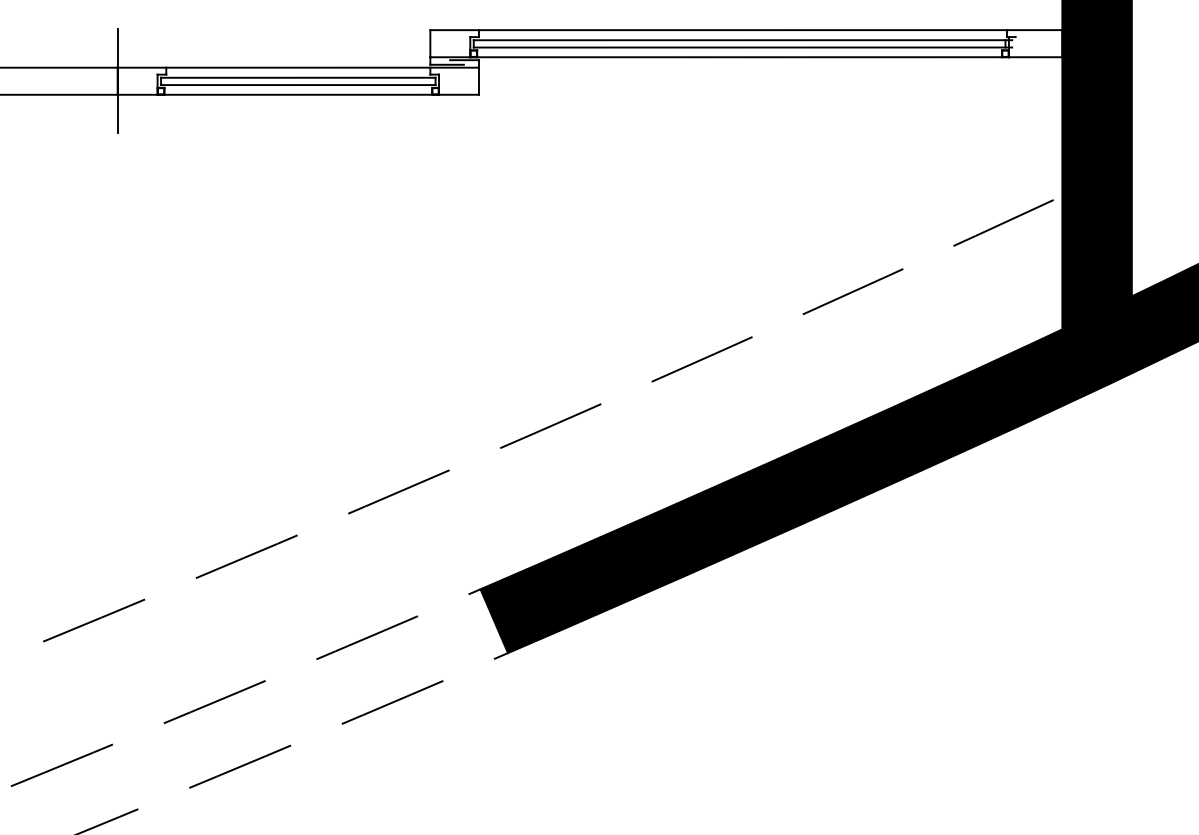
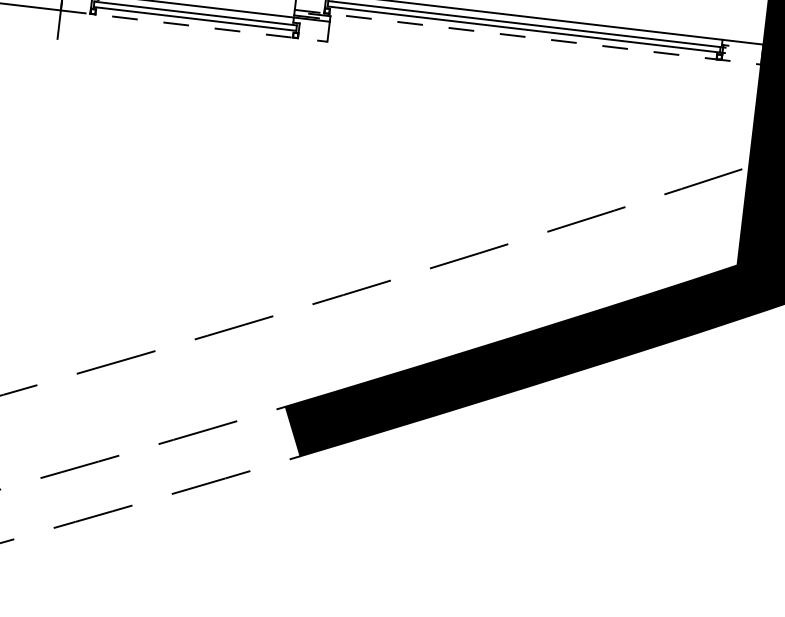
line: (746, 57) -> (528, 37), solid -> dashed
line: (298, 94) -> (194, 25), solid -> dashed

